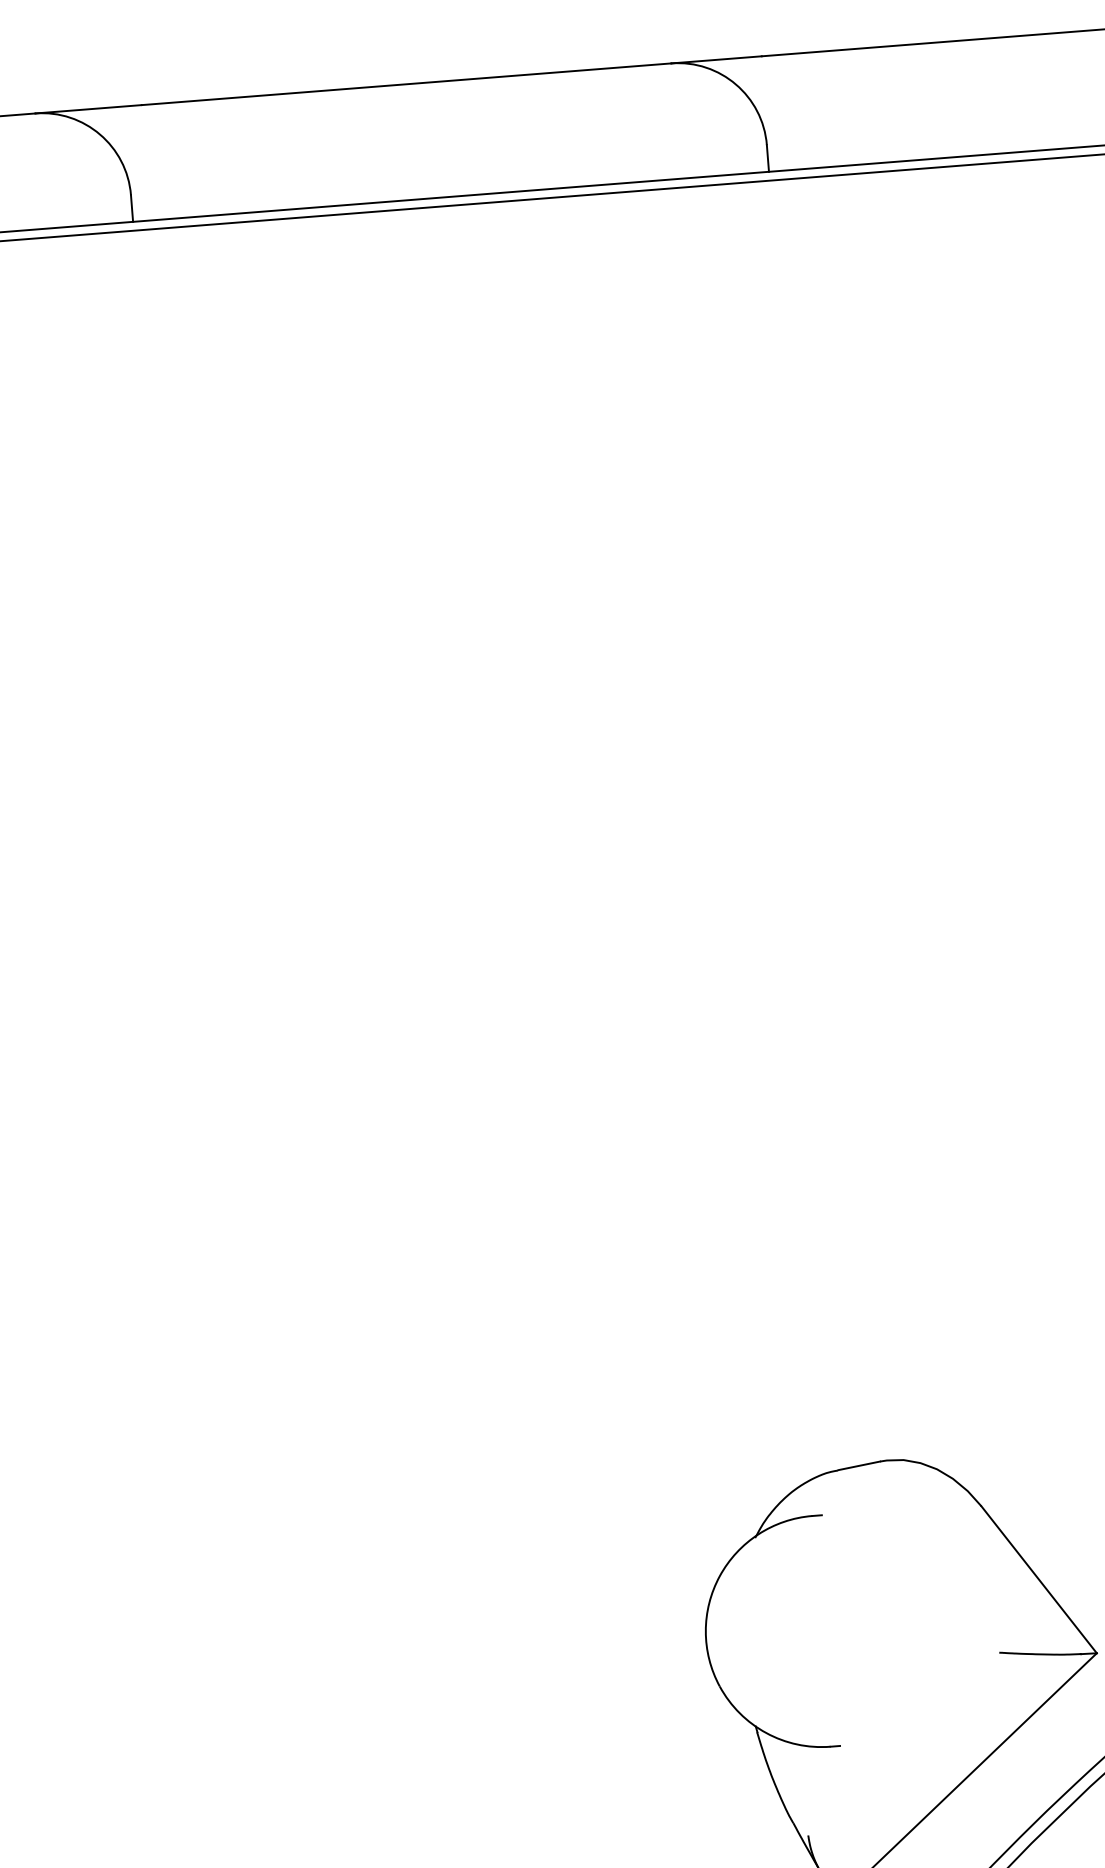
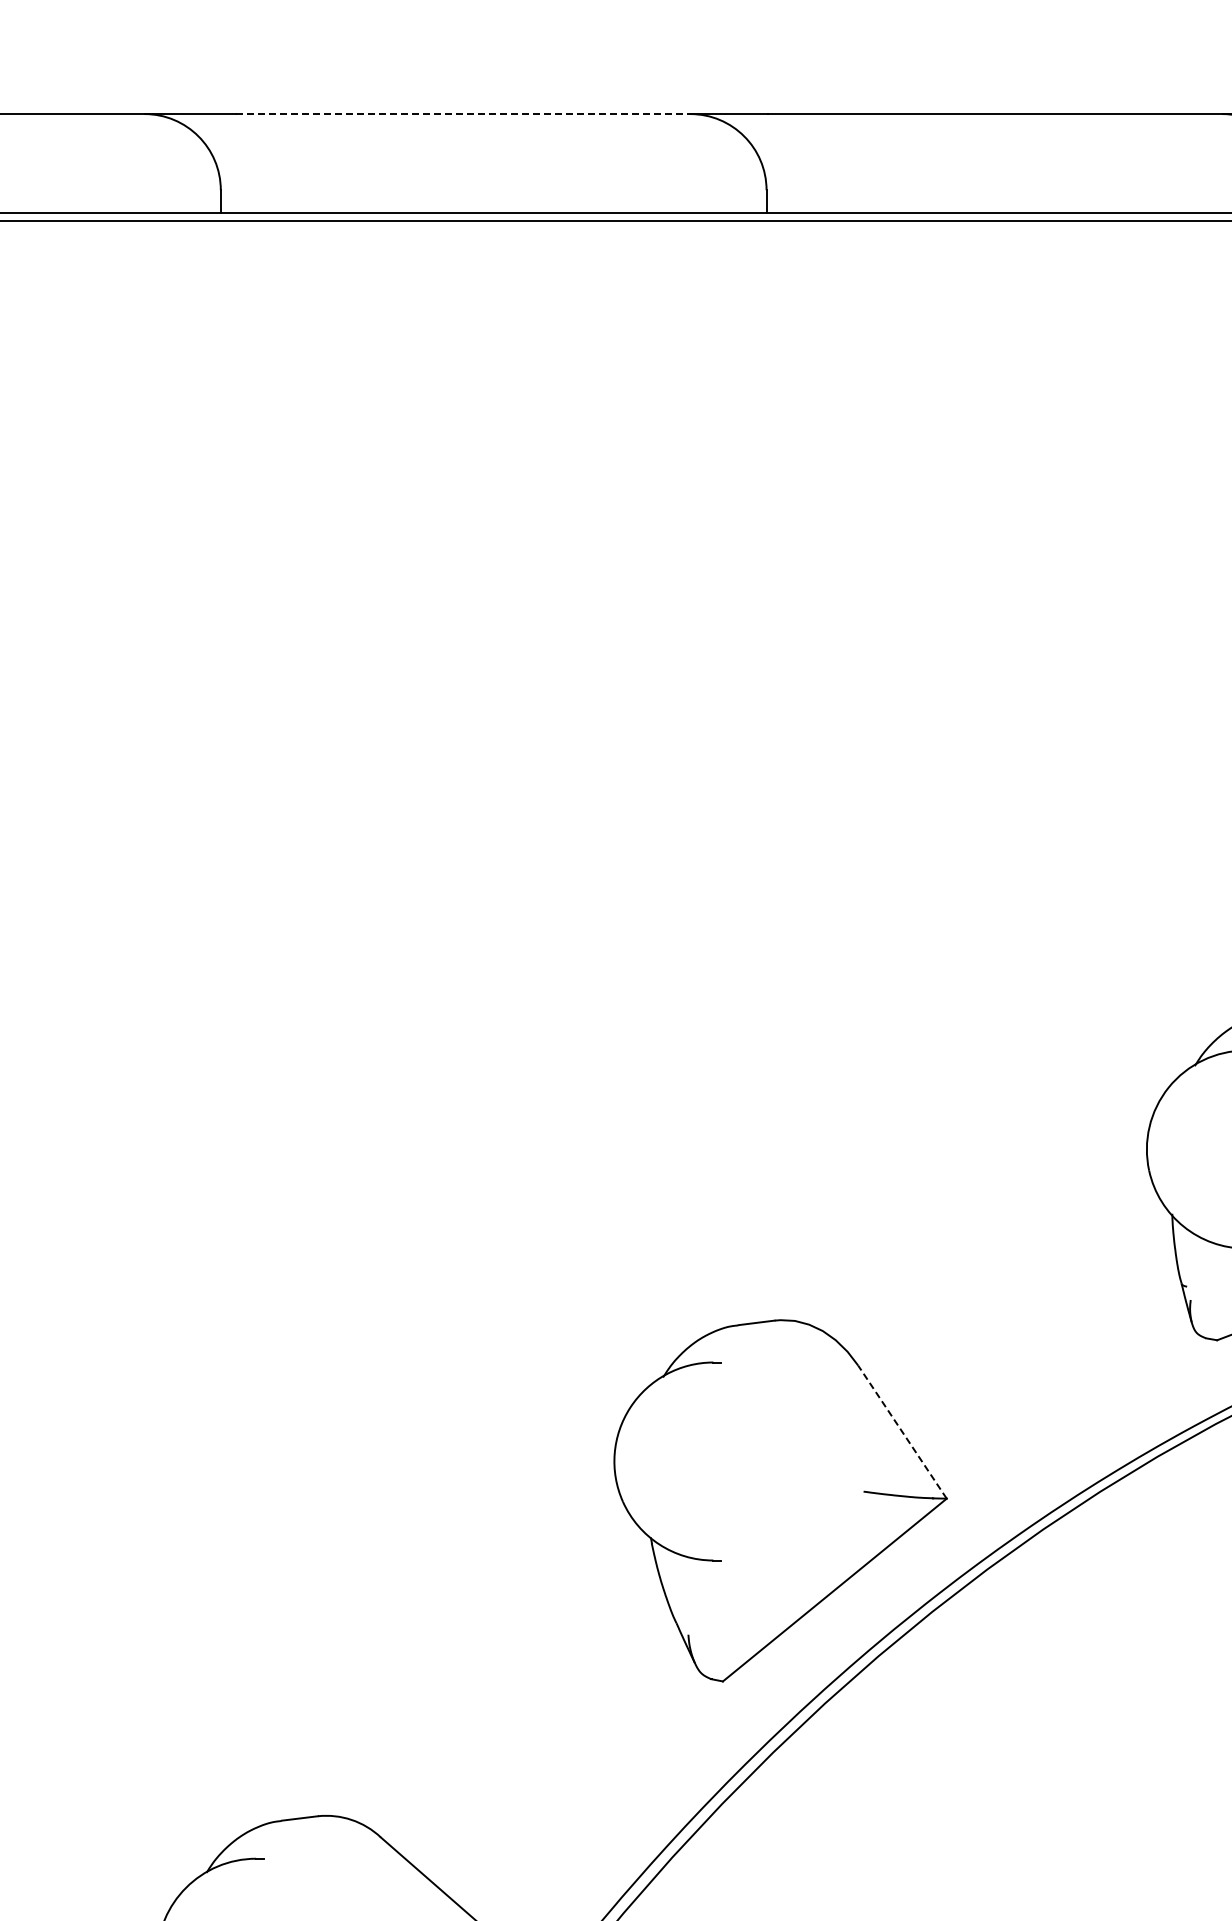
line: (406, 84) -> (463, 114), solid -> dashed
line: (1039, 1580) -> (902, 1432), solid -> dashed

